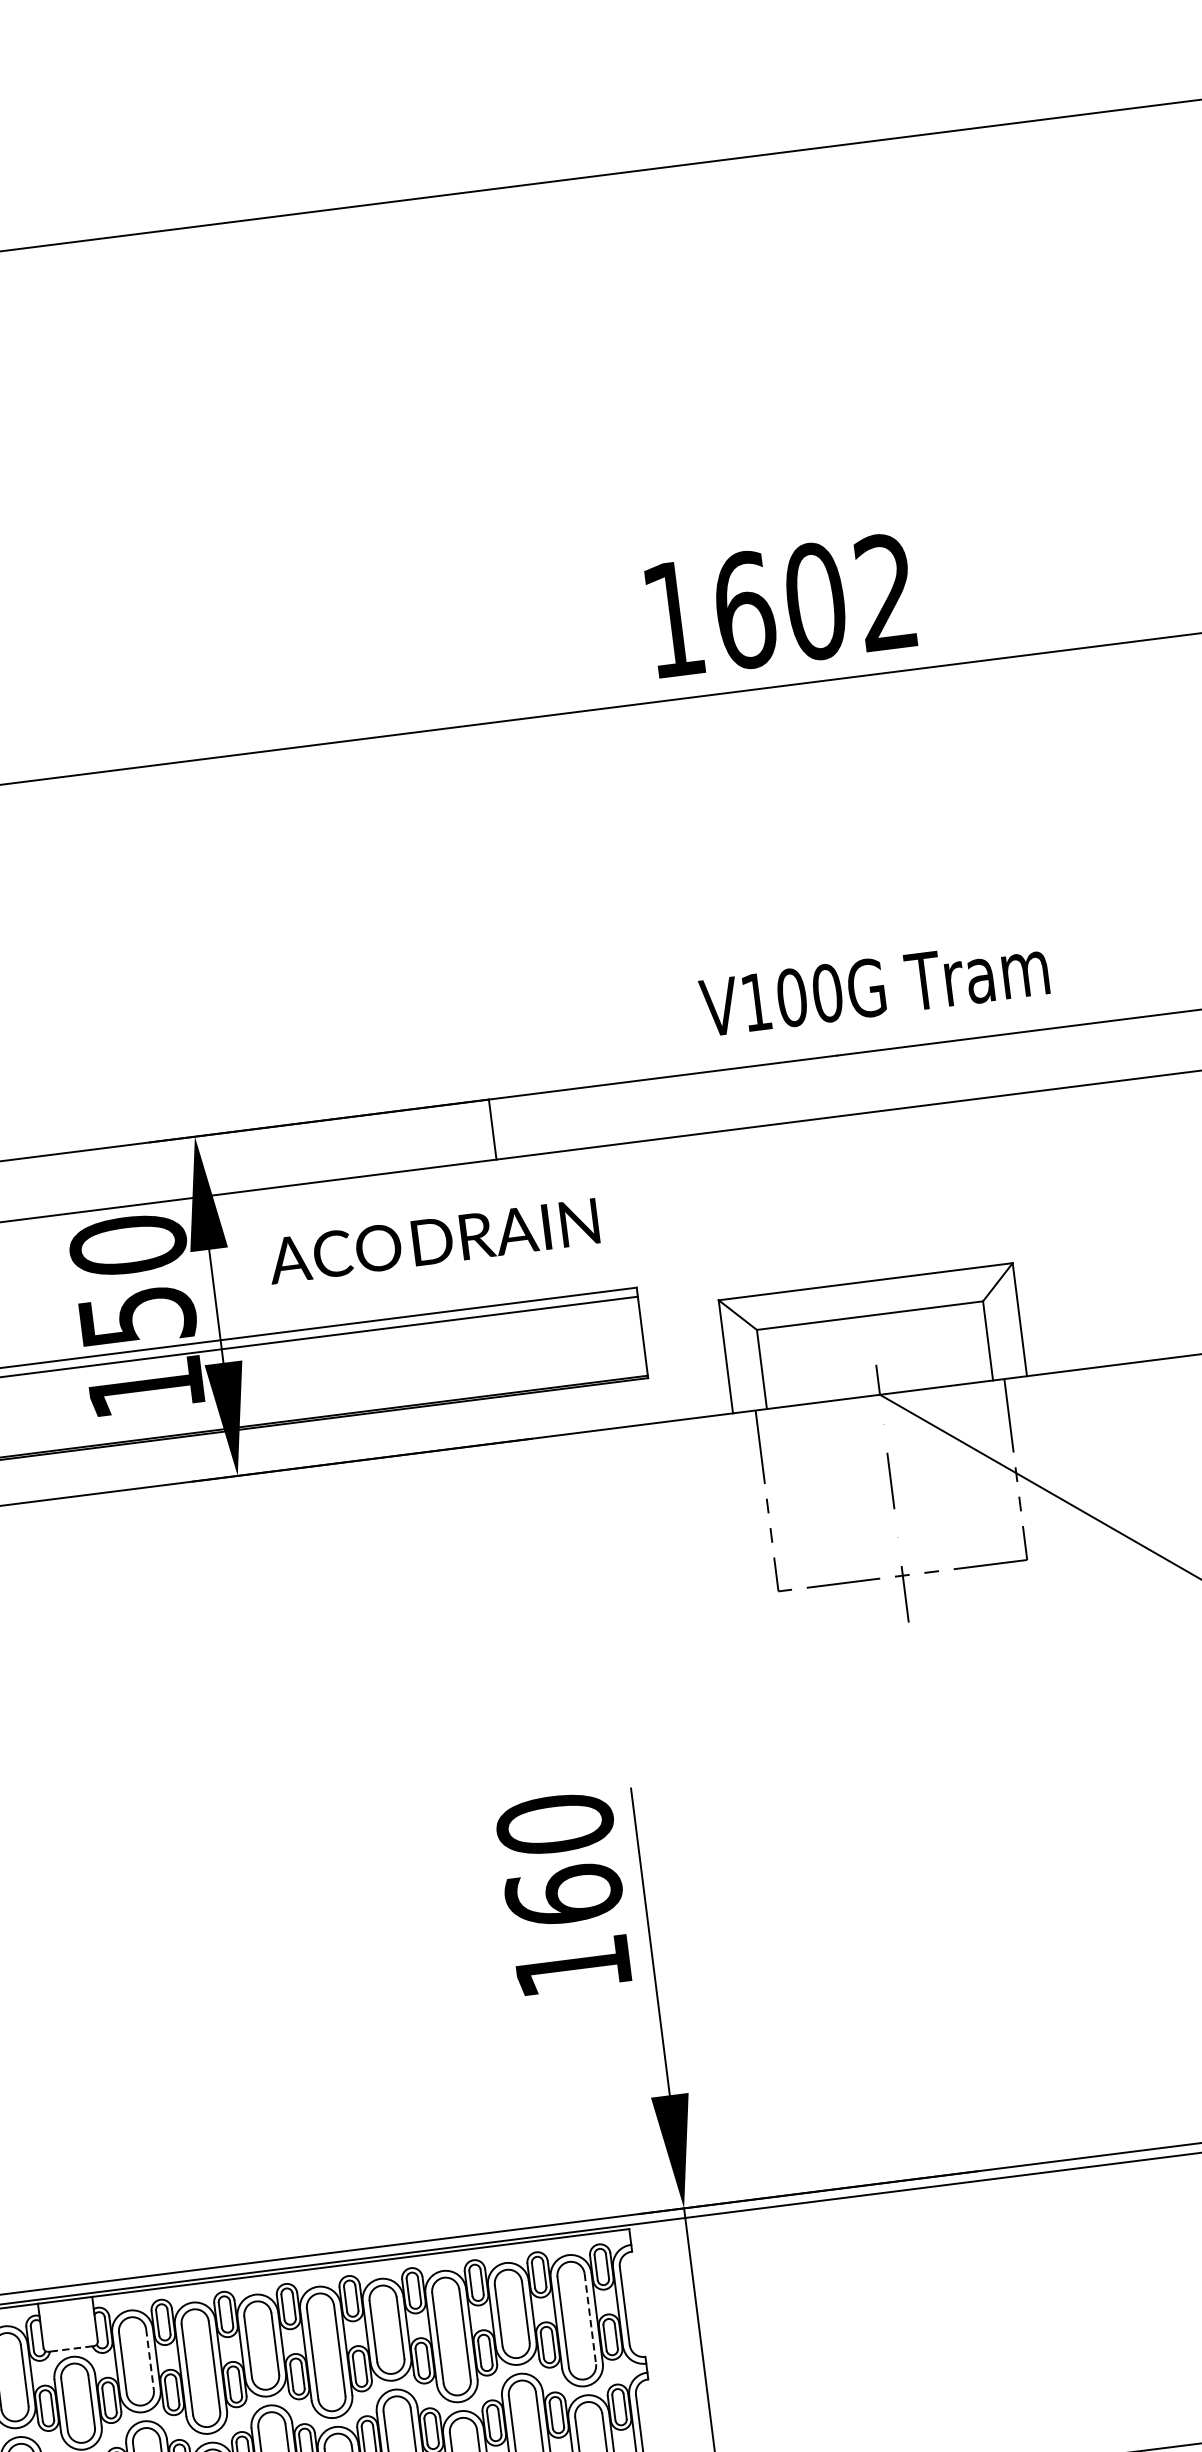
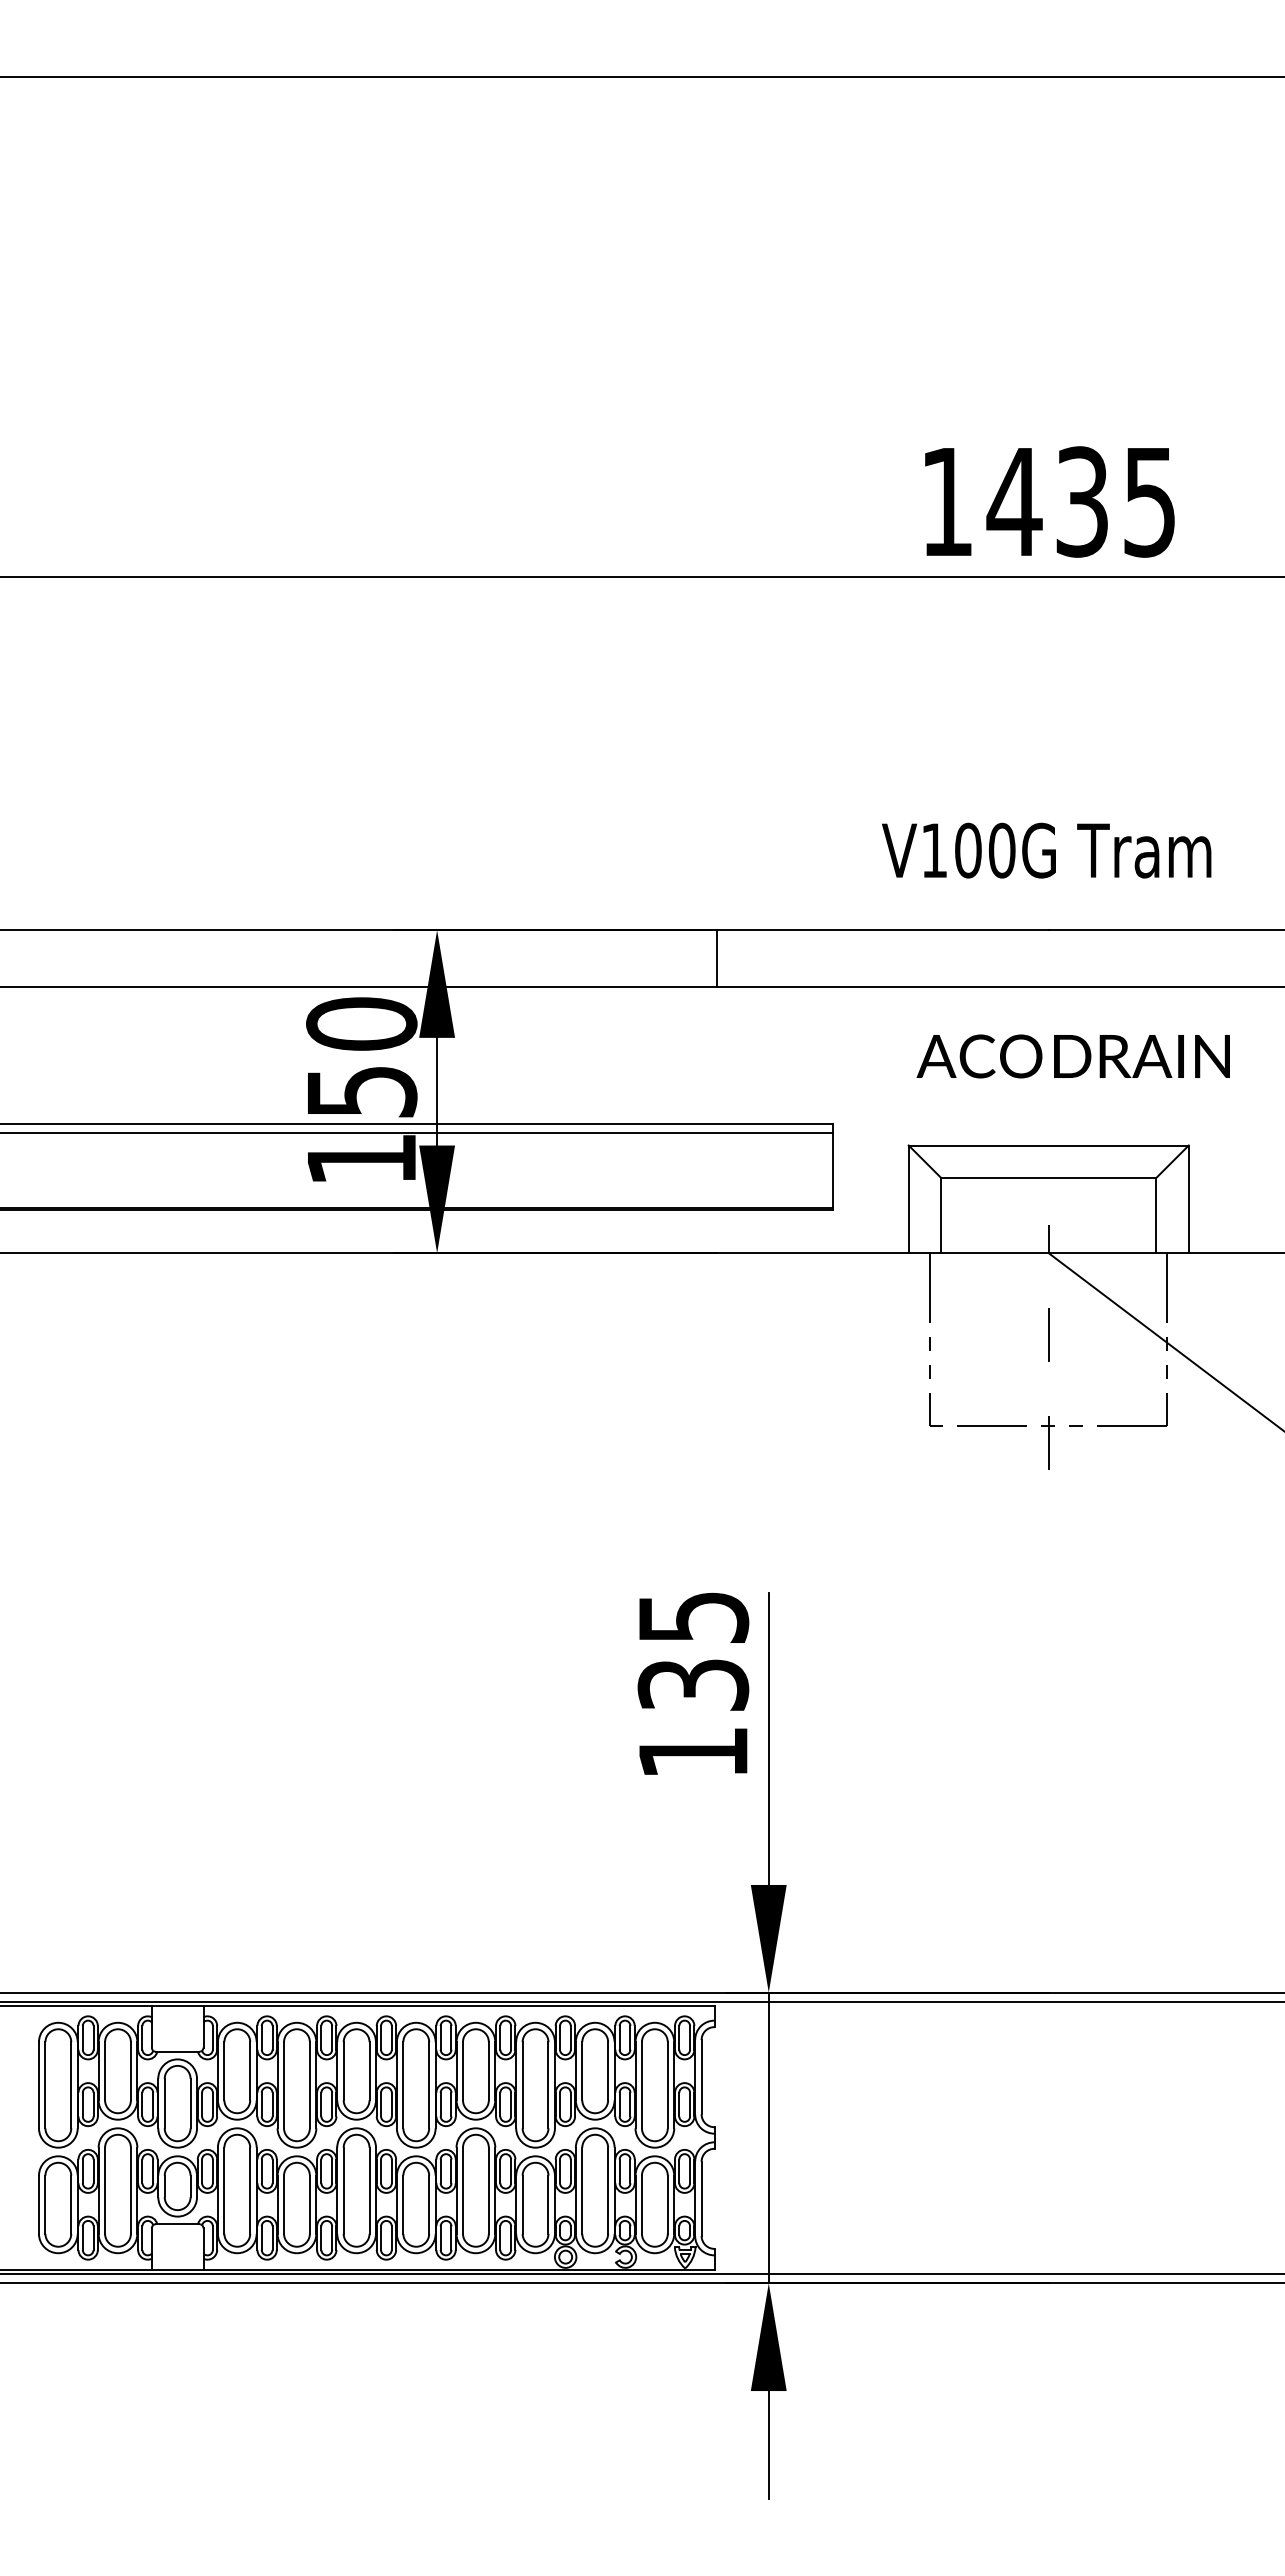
text: (813, 601) -> (1080, 501), 1602 -> 1435
text: (874, 987) -> (1046, 850), moved
text: (432, 1241) -> (1072, 1056), moved
text: (559, 1859) -> (693, 1650), 160 -> 135
line: (590, 2319) -> (667, 2085), dashed -> solid
line: (71, 2348) -> (177, 2051), dashed -> solid
line: (150, 2359) -> (250, 2071), dashed -> solid

